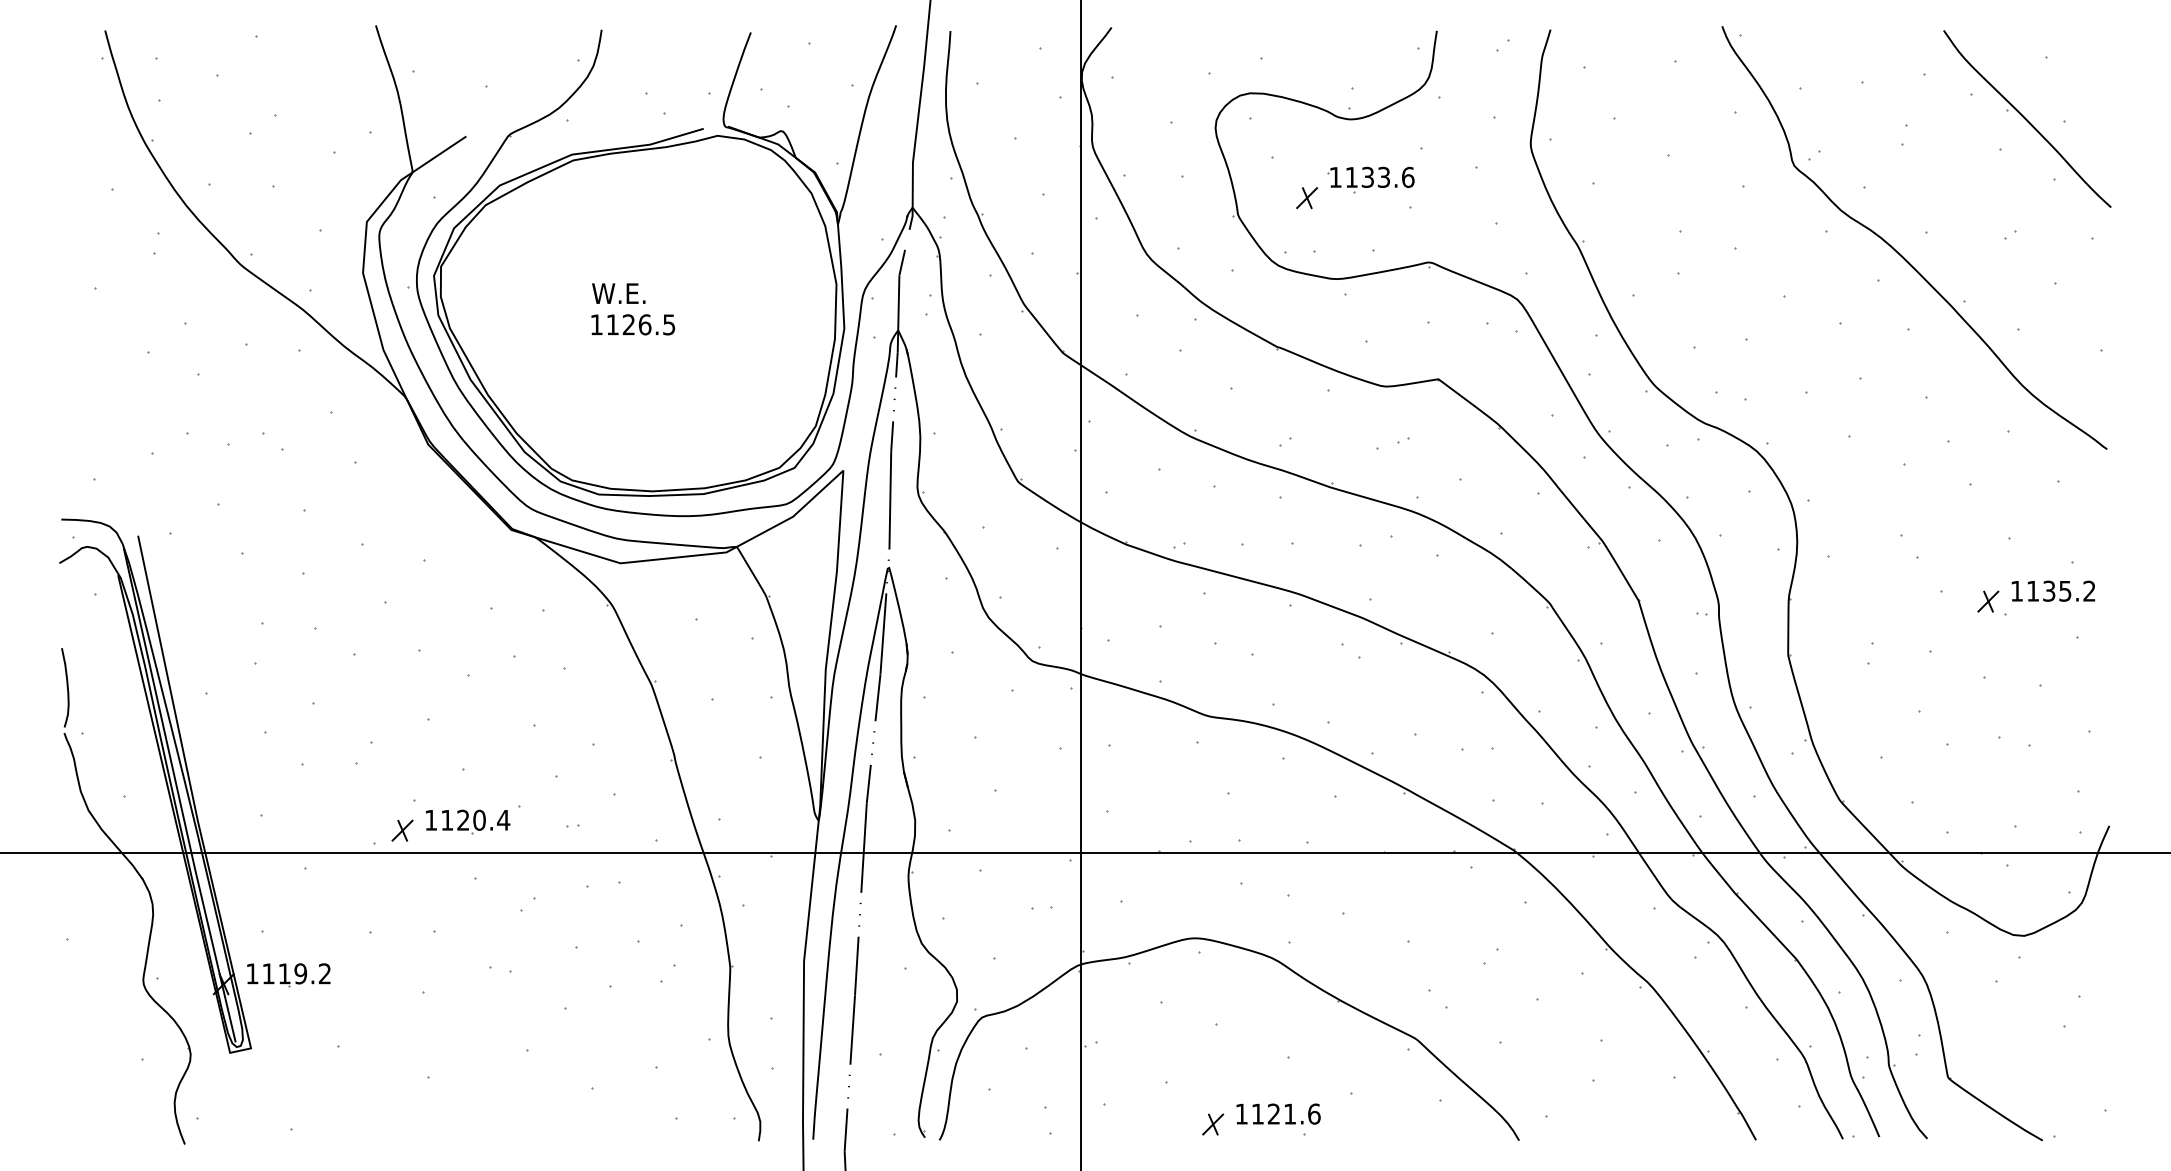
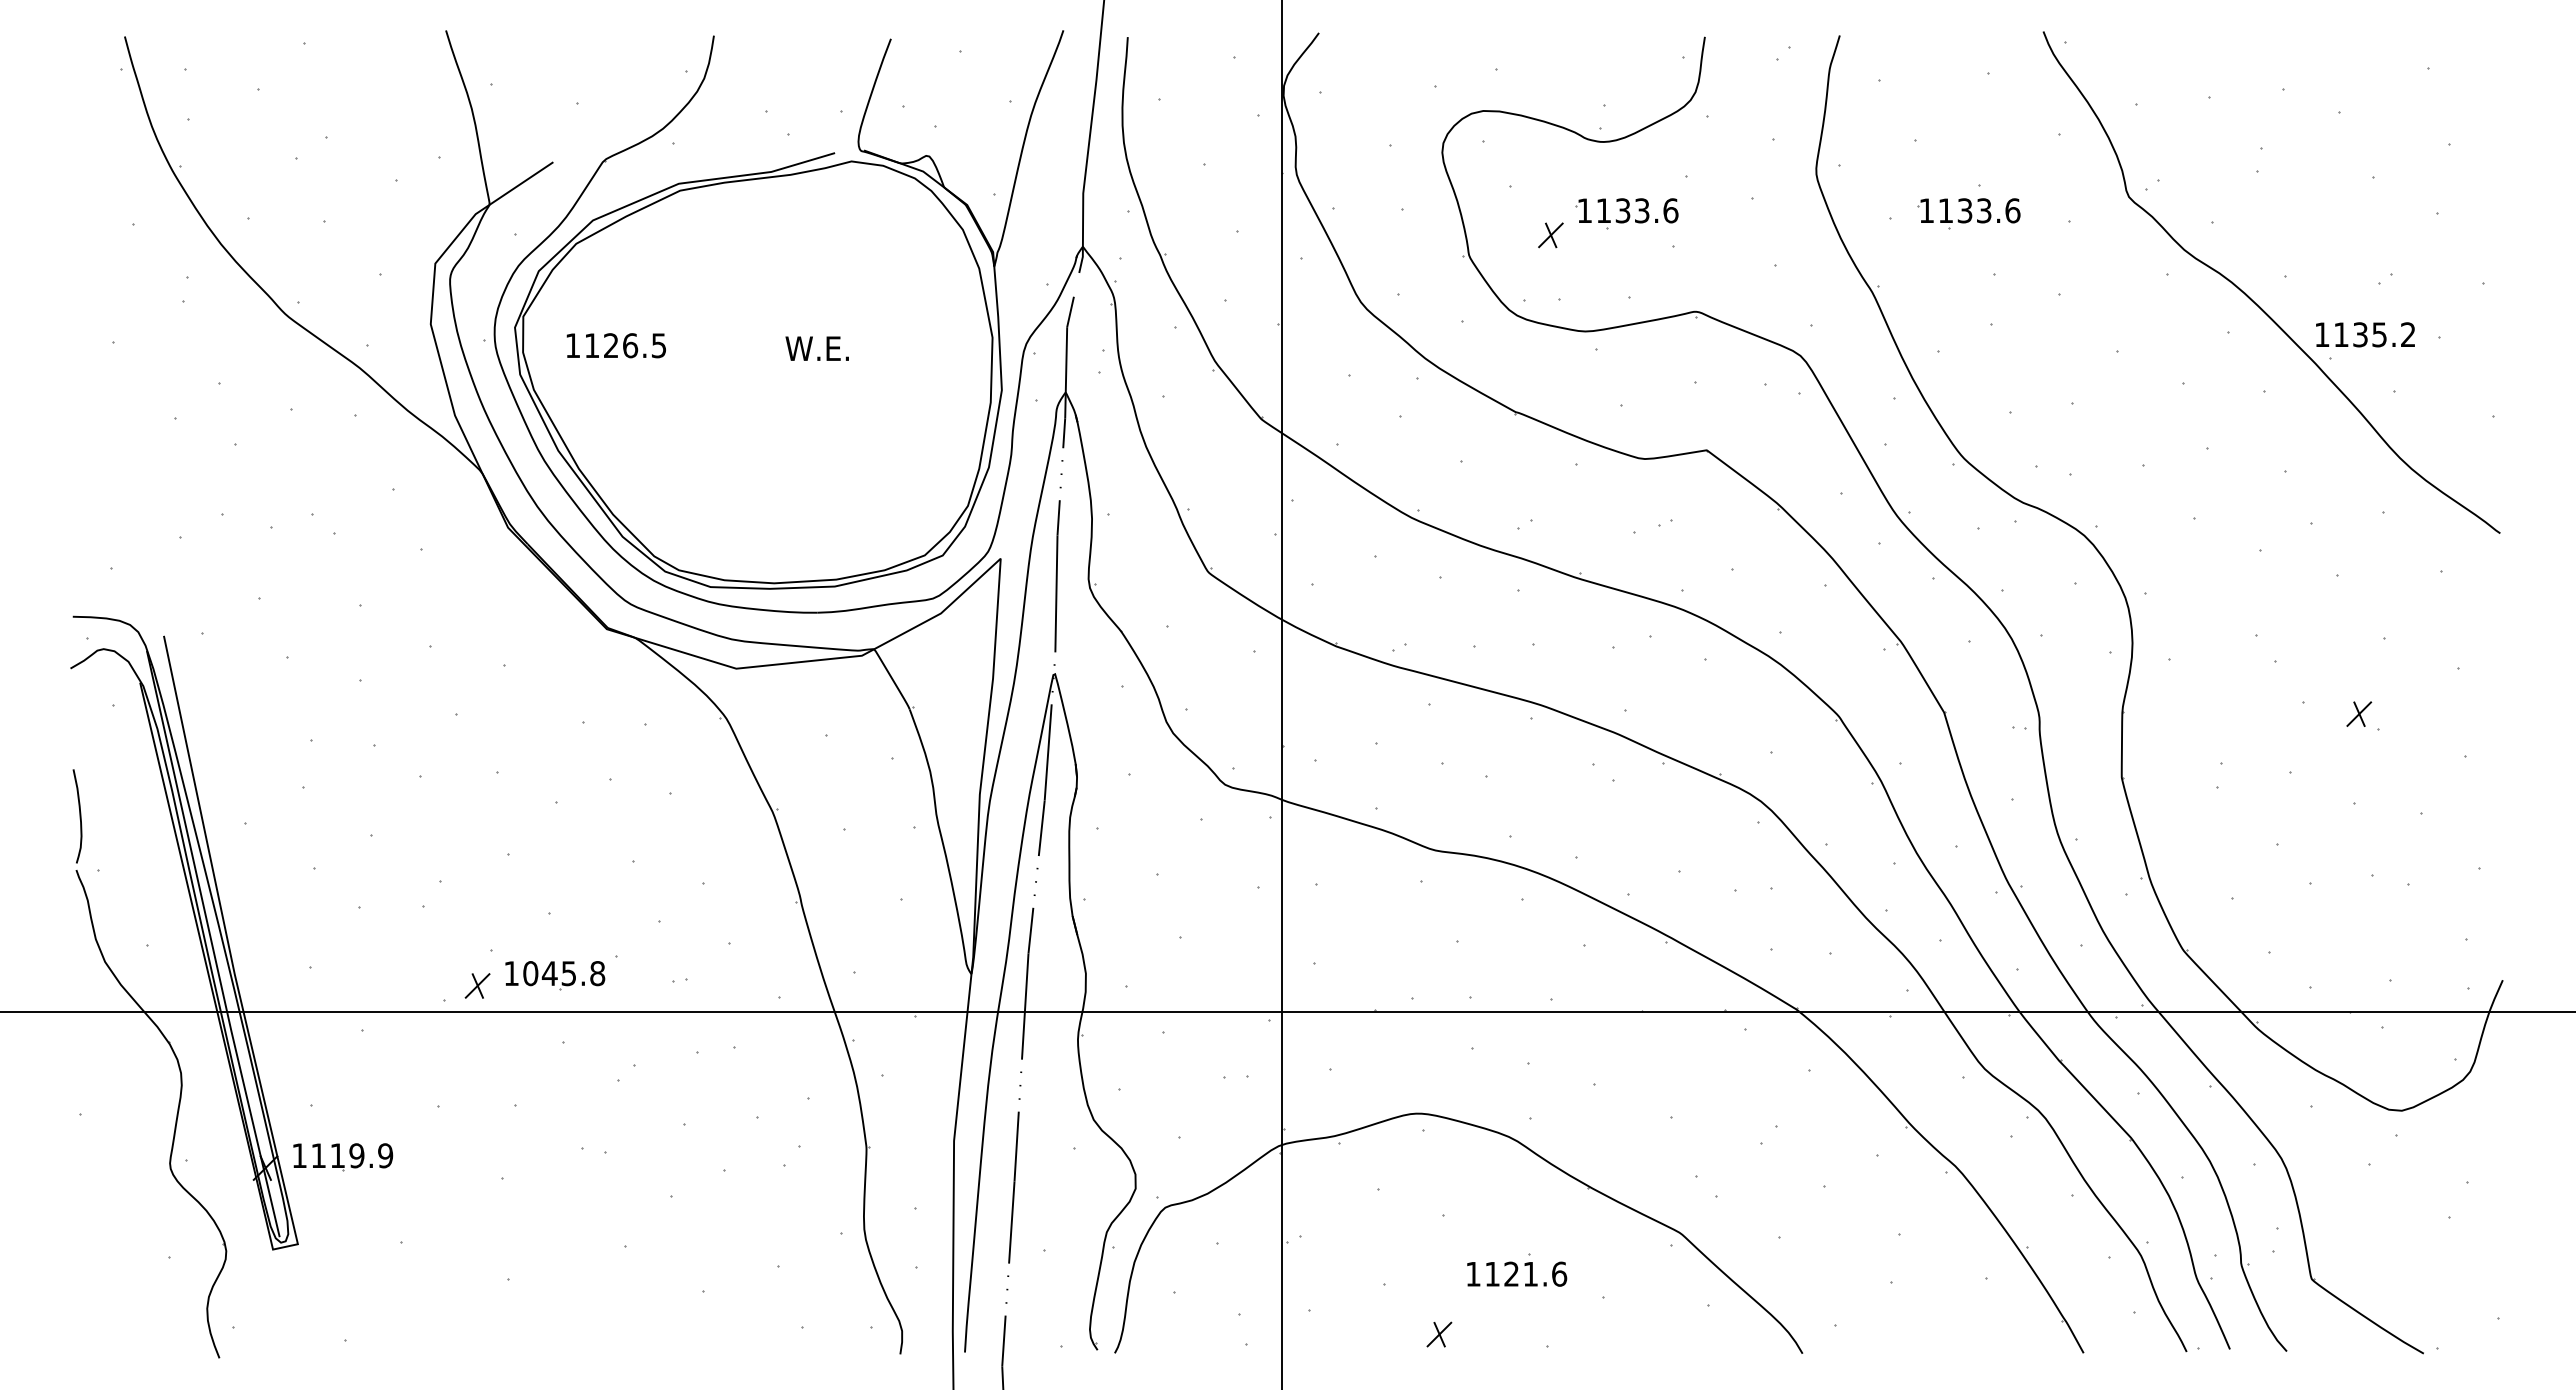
part: (2027, 119) -> (2405, 141), removed
part: (1659, 179) -> (1968, 213), added
text: (618, 293) -> (816, 348), moved
text: (632, 324) -> (615, 345), moved
text: (2053, 590) -> (2365, 334), moved
text: (475, 820) -> (564, 973), 1120.4 -> 1045.8
text: (324, 973) -> (385, 1155), 1119.2 -> 1119.9
text: (1278, 1113) -> (1517, 1273), moved

